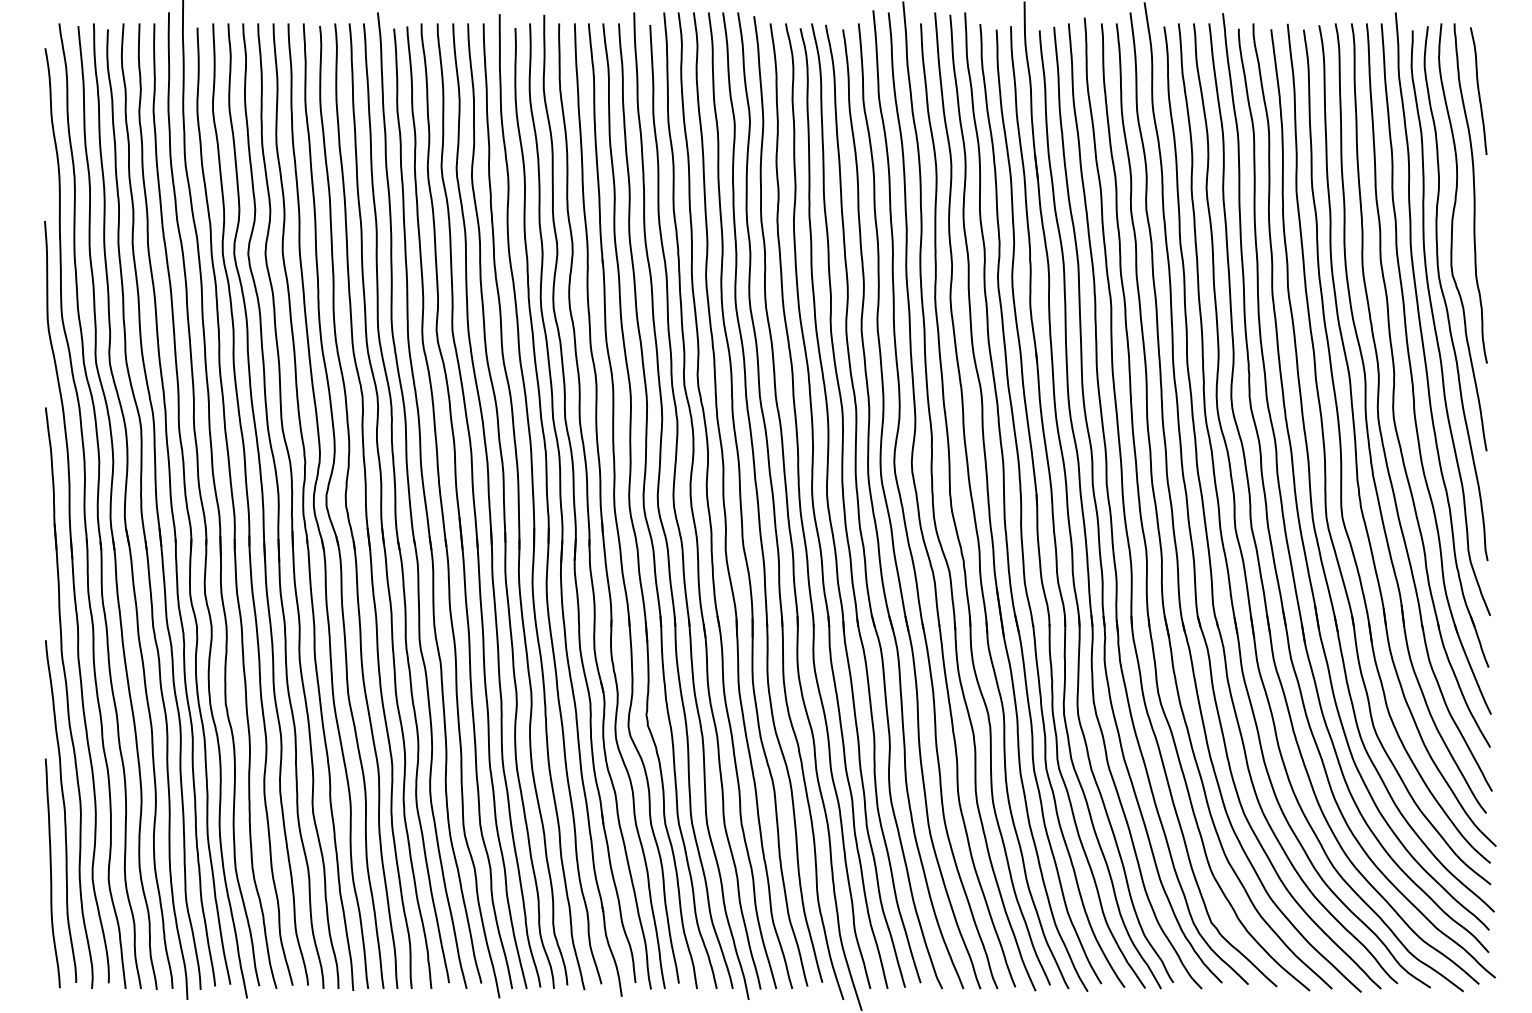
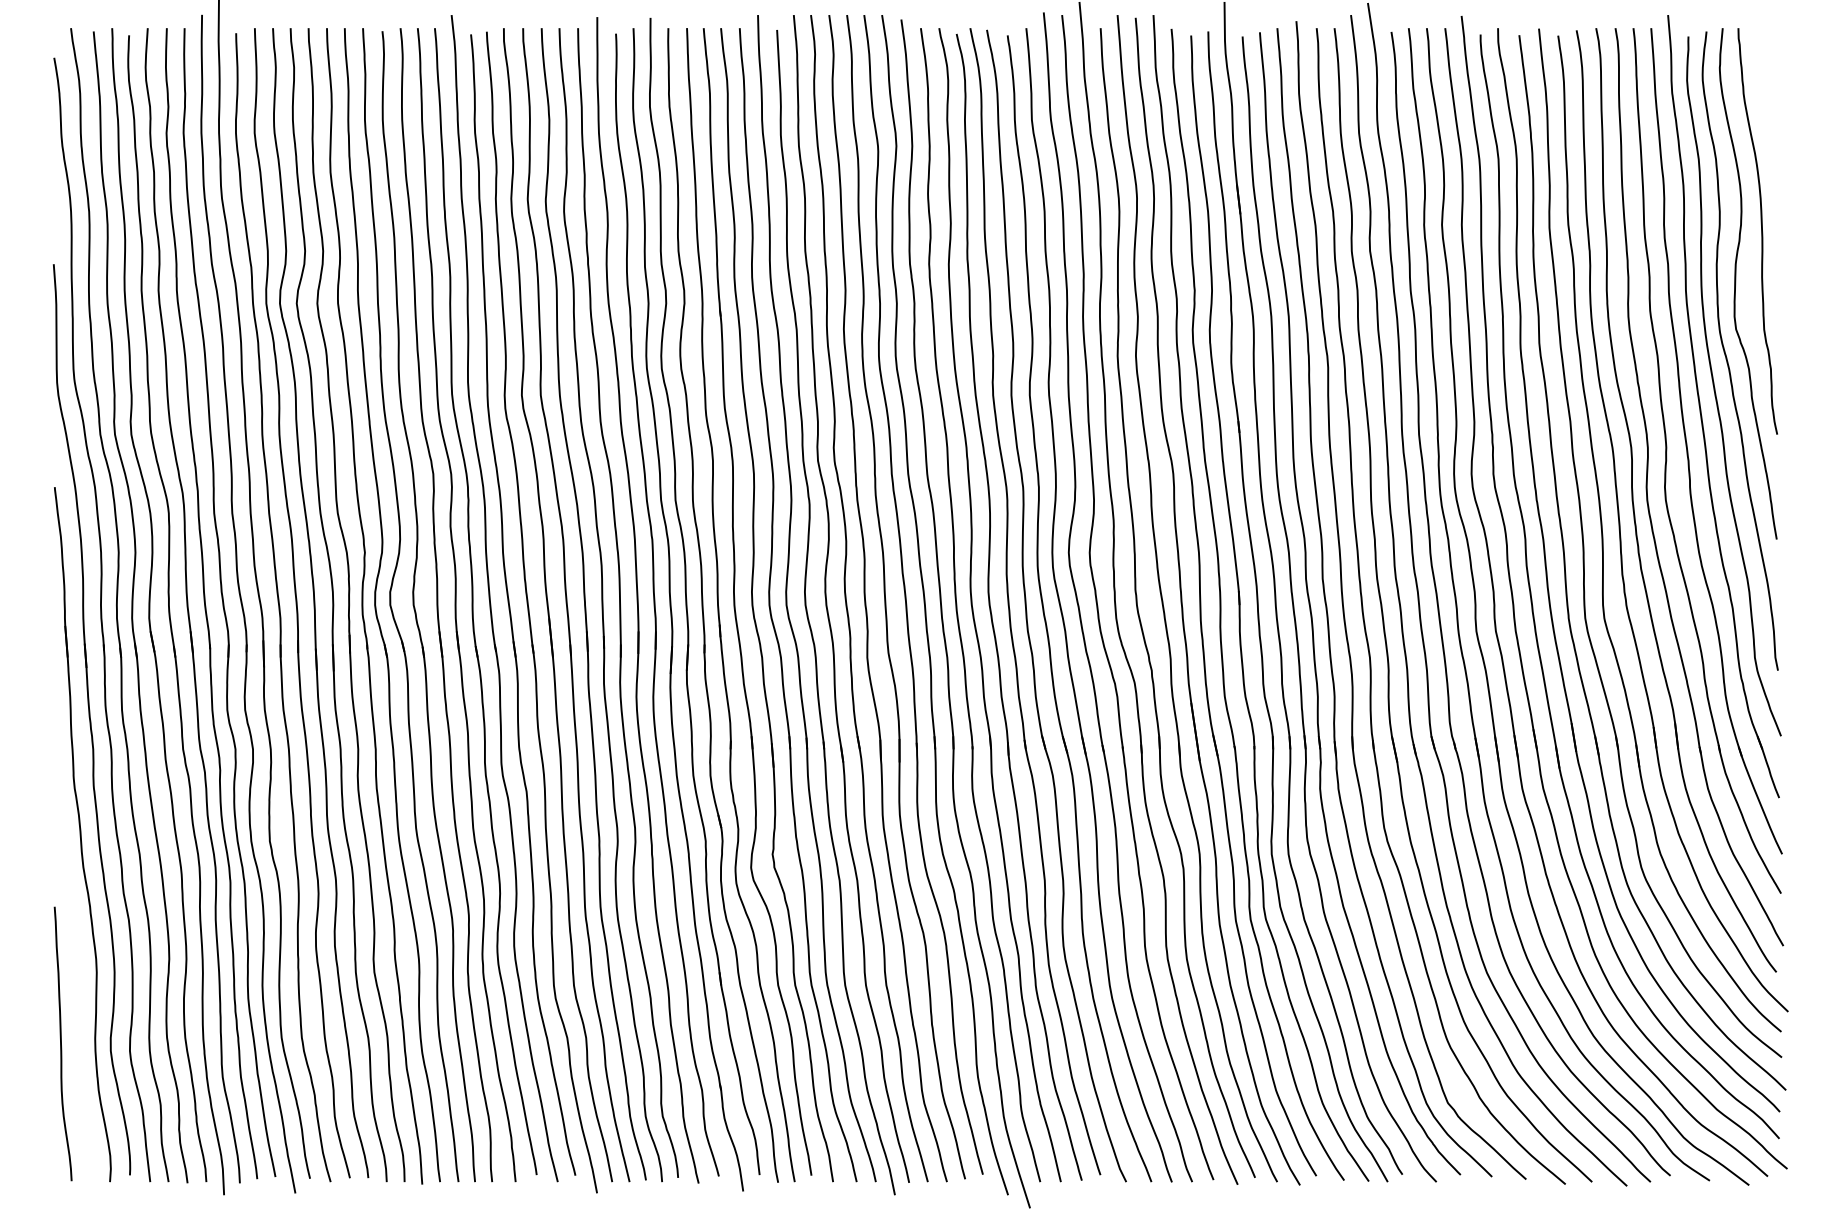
curve: (1478, 90) -> (1767, 108), removed
curve: (63, 810) -> (75, 968), removed

